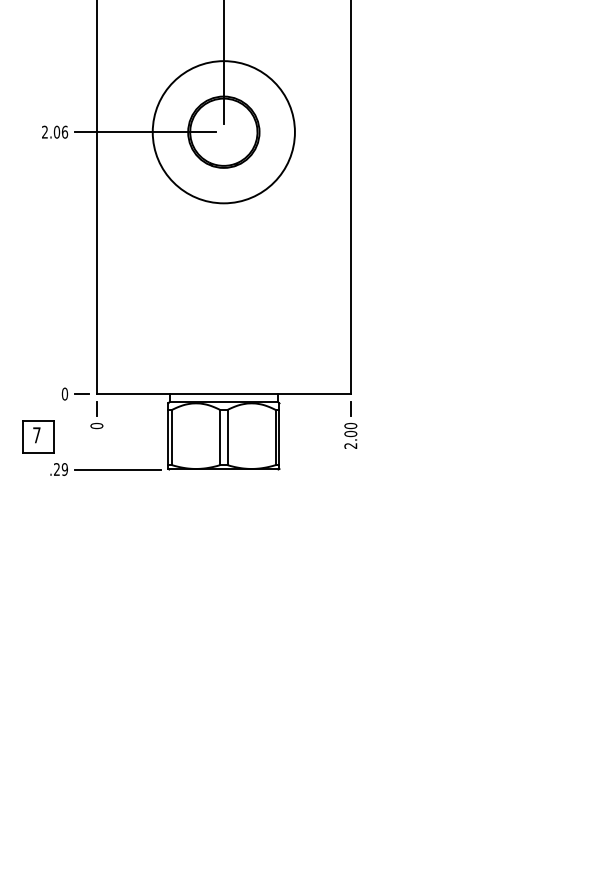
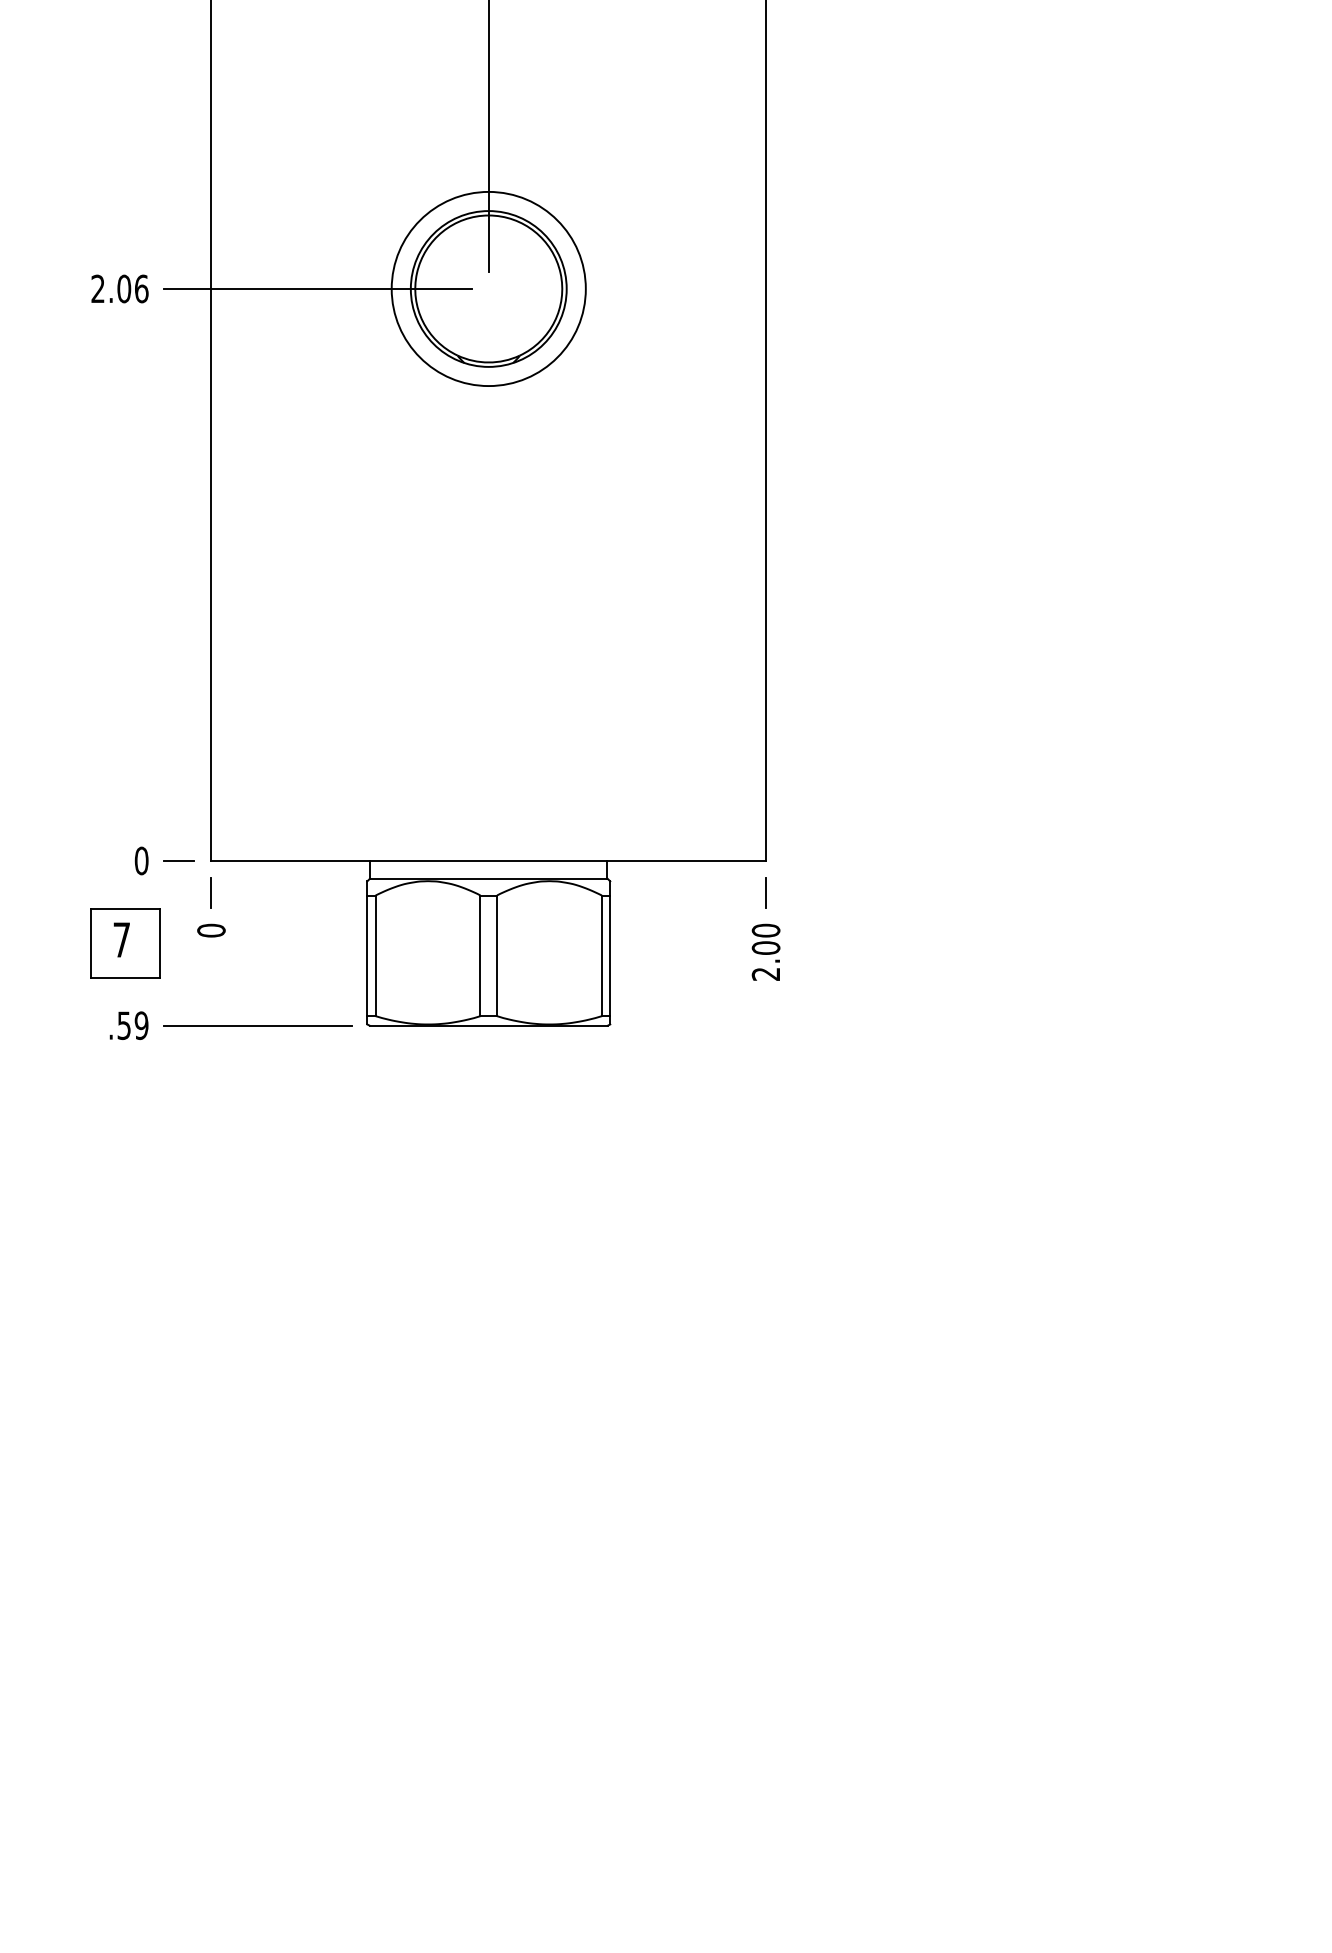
circle: (223, 131) -> (487, 287), size x0.62
part: (38, 436) -> (125, 942), moved
text: (56, 469) -> (123, 1025), .29 -> .59

